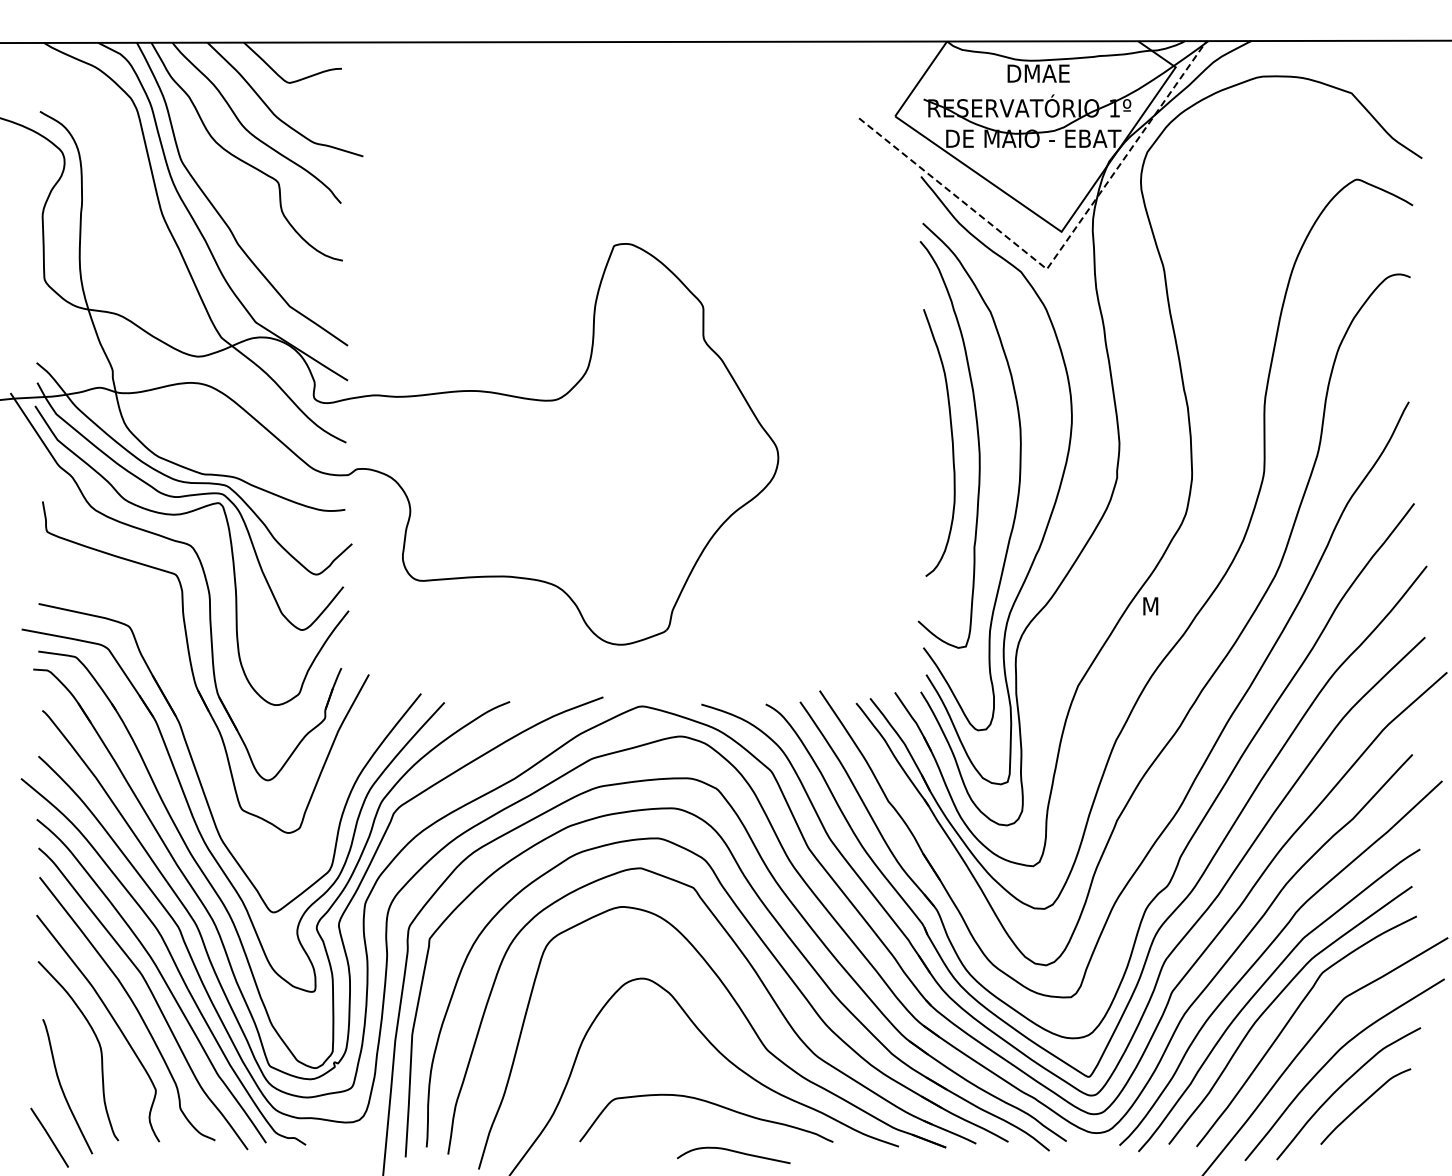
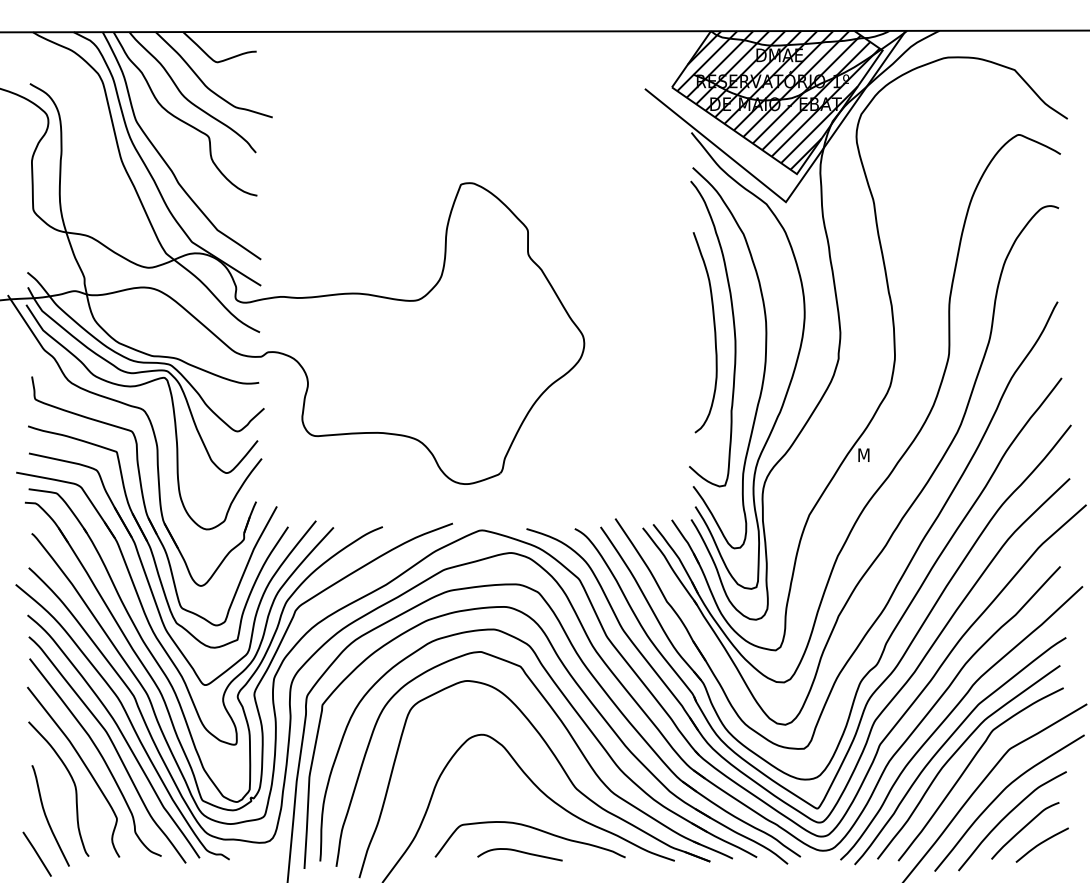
hatch: (1036, 133) -> (778, 100), added
line: (1057, 253) -> (793, 190), dashed -> solid
part: (197, 721) -> (148, 541), added
curve: (1388, 1123) -> (1042, 843), added
curve: (734, 1152) -> (520, 852), moved

